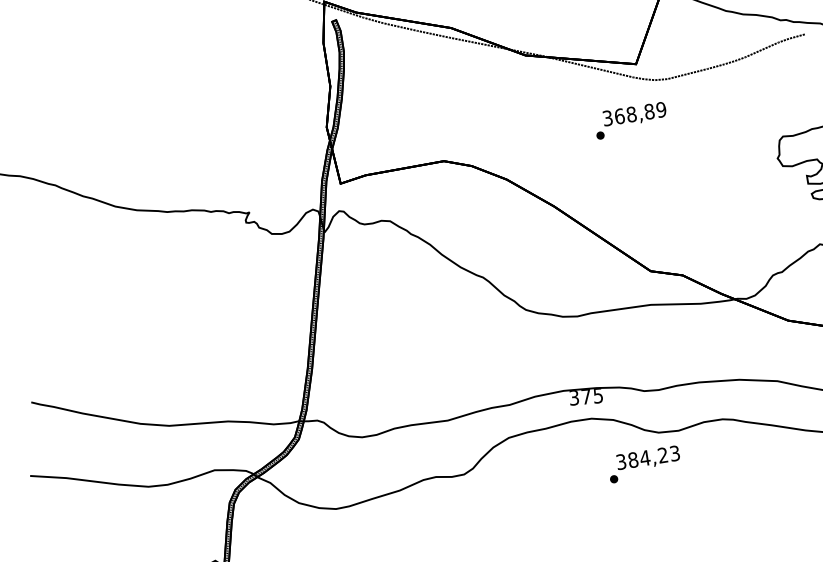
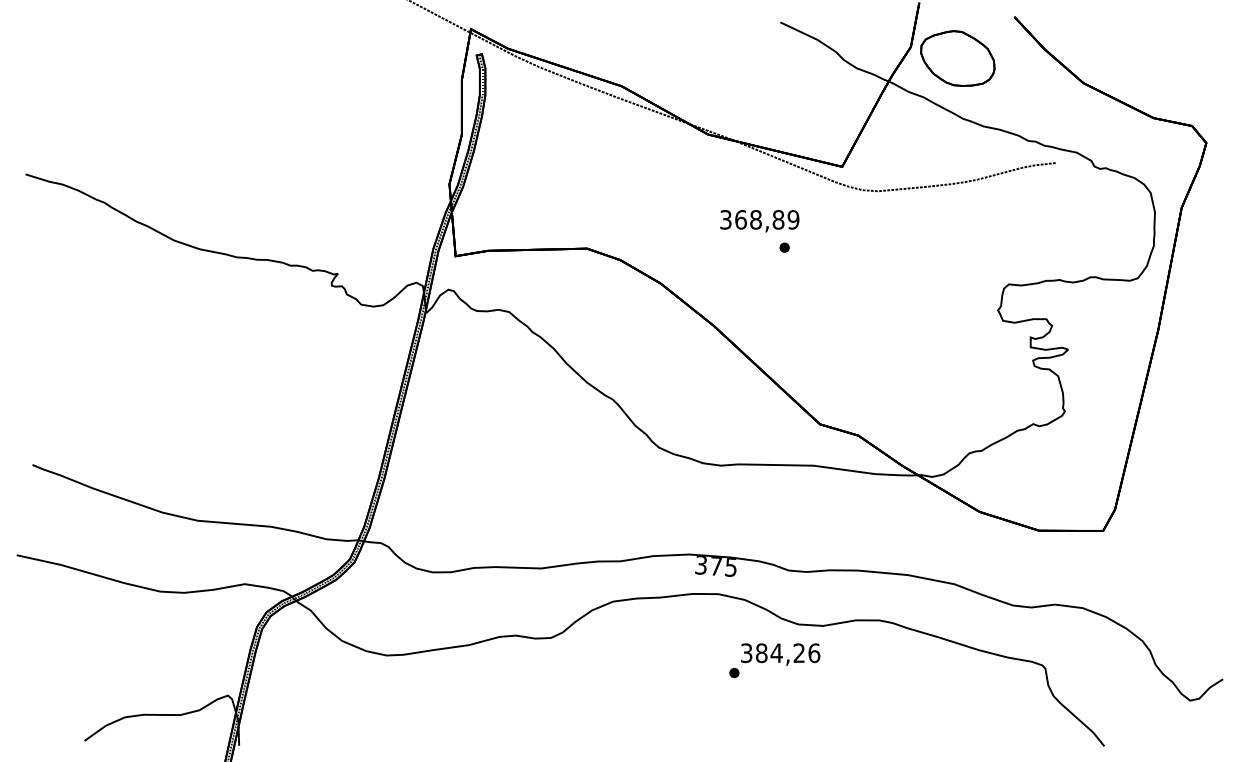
text: (634, 115) -> (759, 221), moved
text: (675, 453) -> (814, 653), 384,23 -> 384,26

